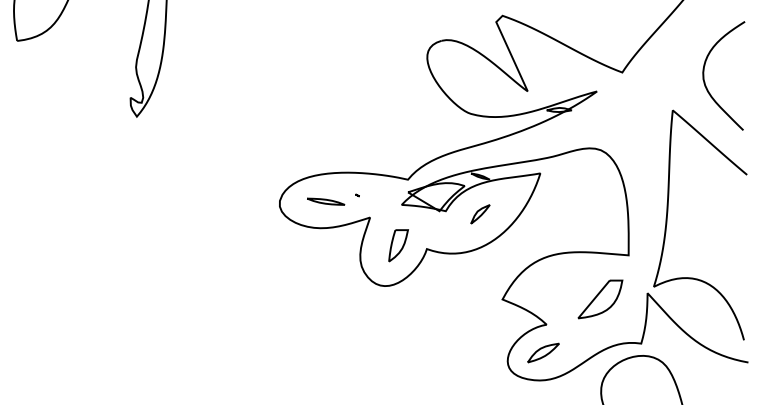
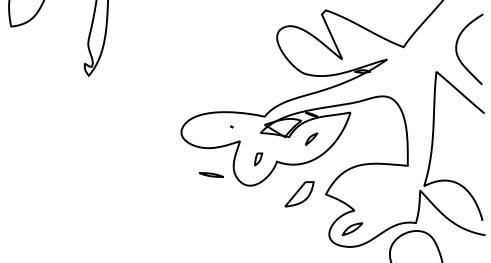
part: (326, 200) -> (211, 174), moved
part: (398, 245) -> (258, 159), size x0.6
part: (600, 299) -> (299, 194), moved

